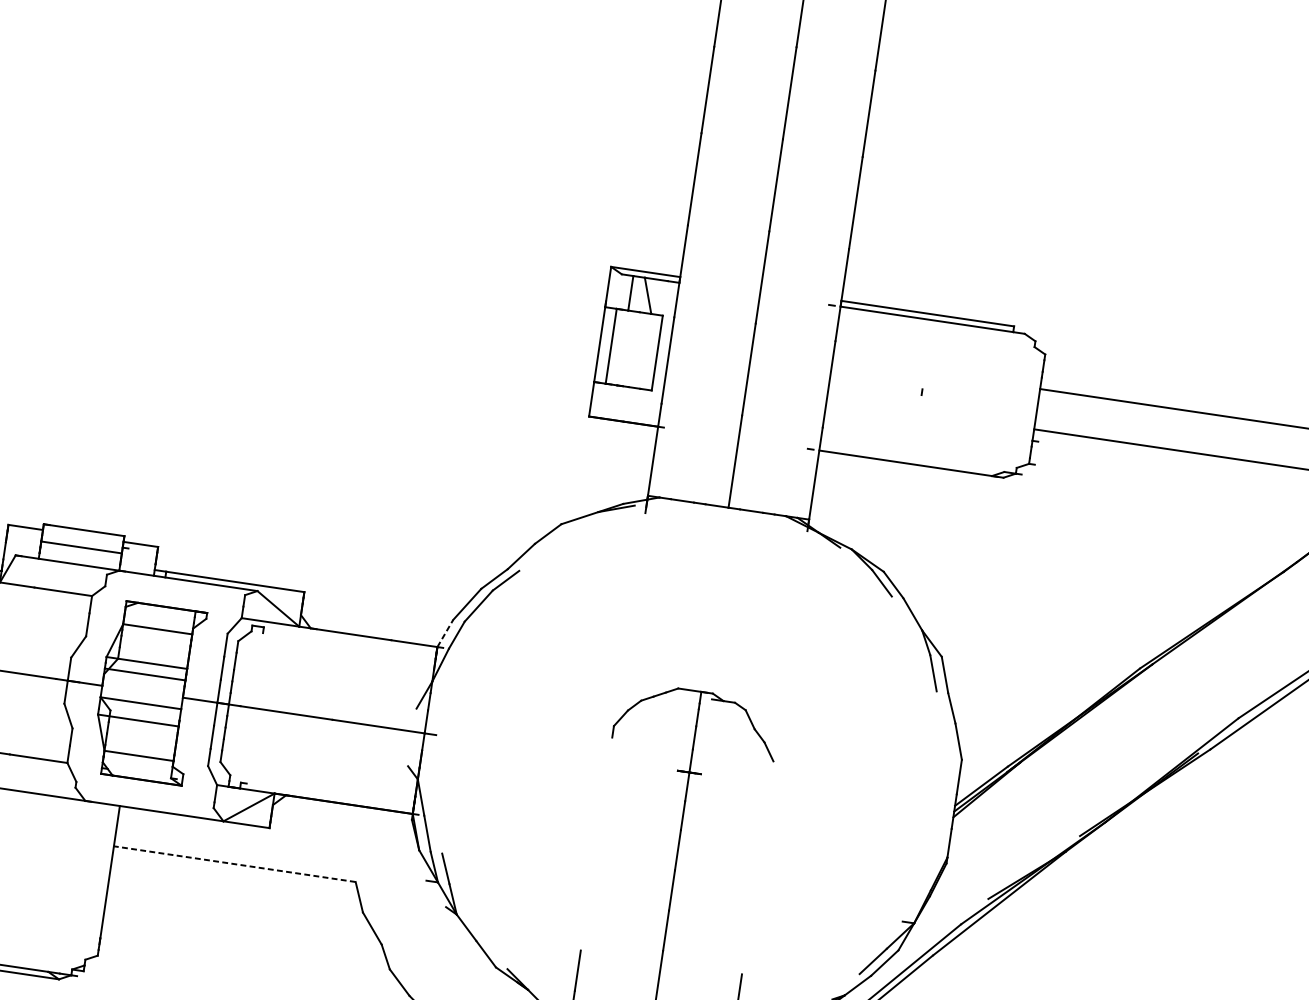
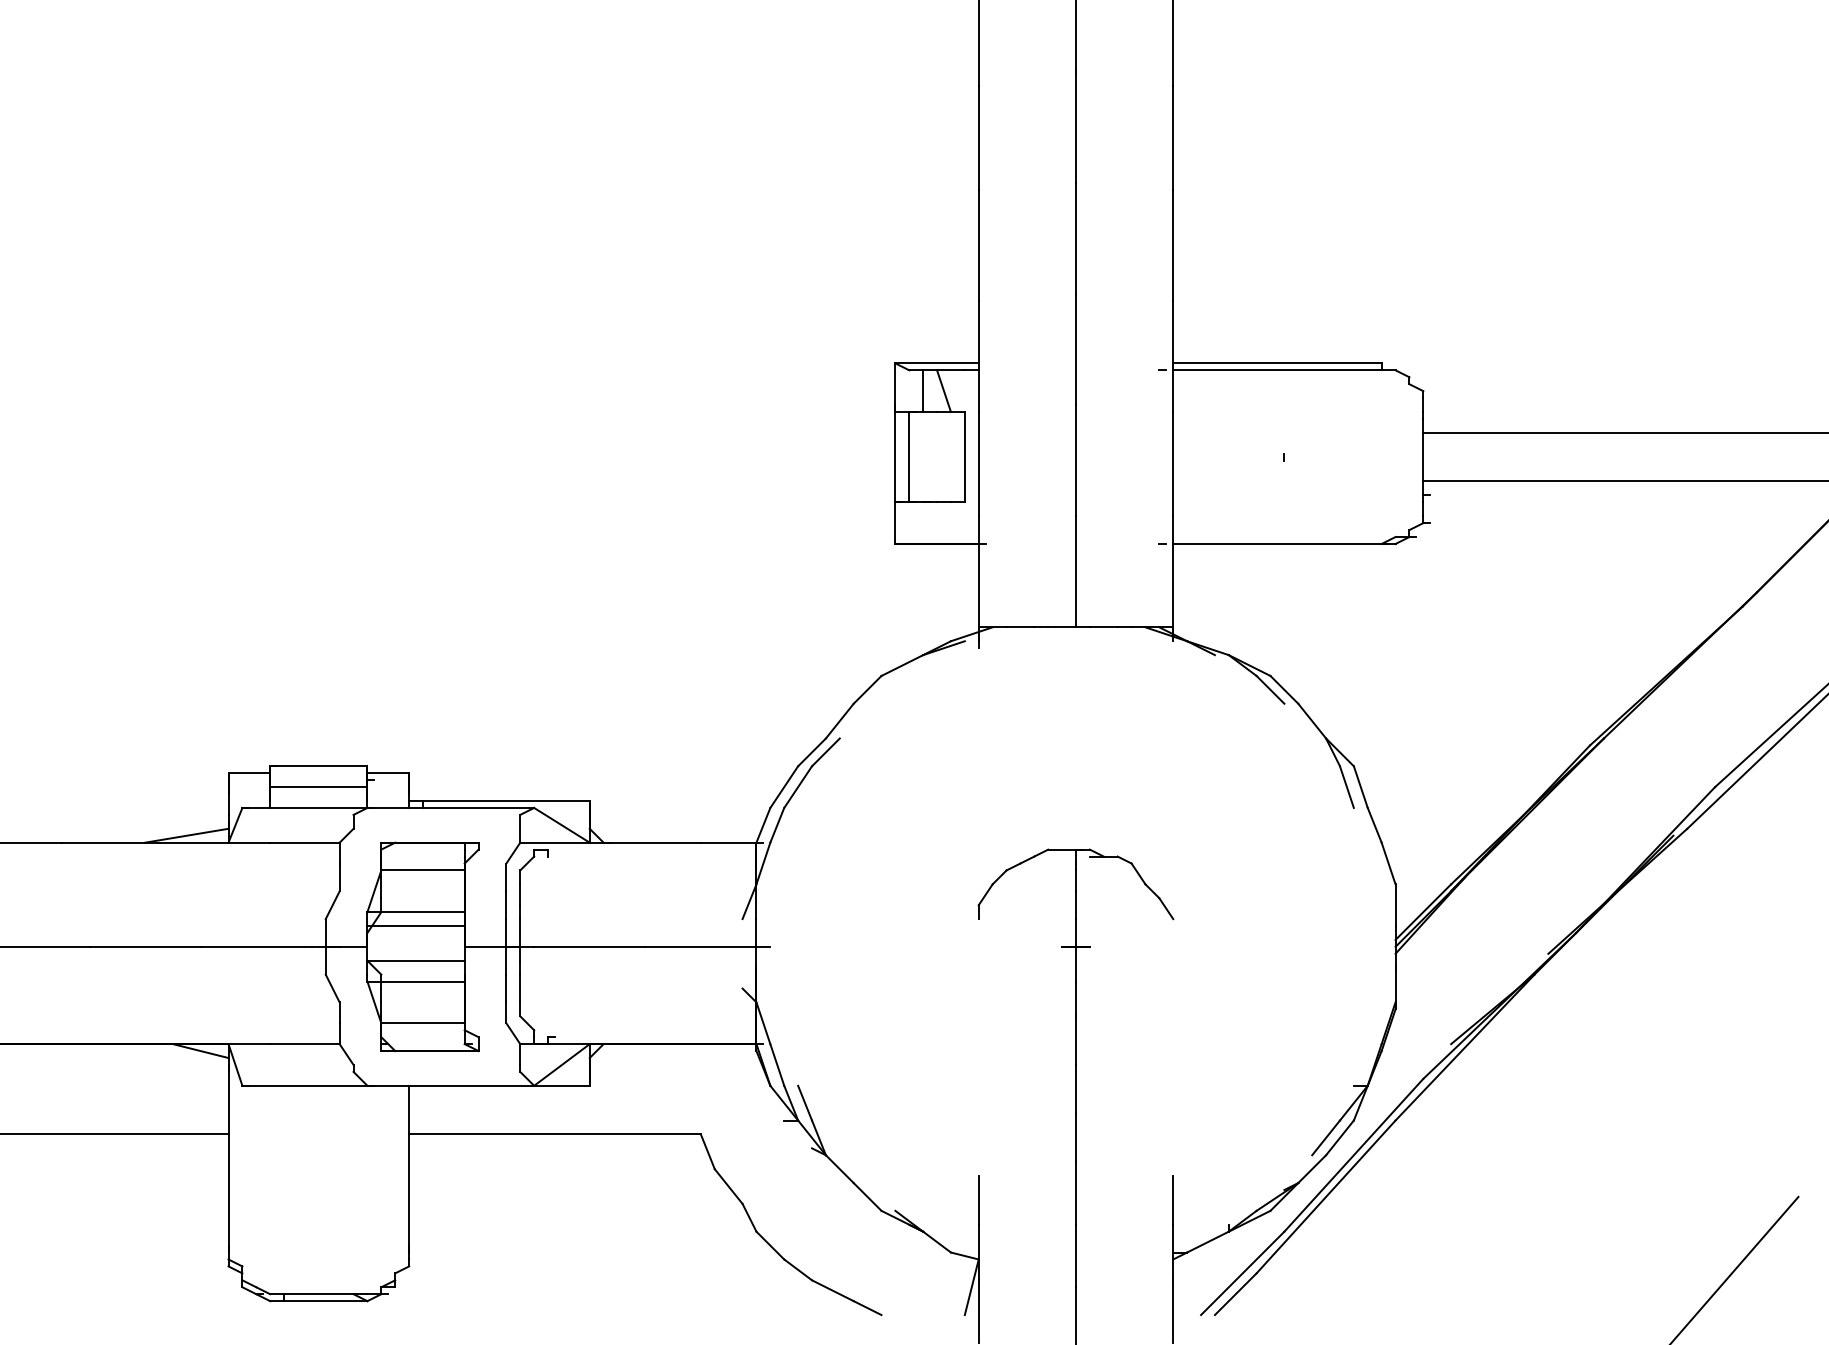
line: (445, 633) -> (763, 825), dashed -> solid
line: (235, 864) -> (555, 1134), dashed -> solid

